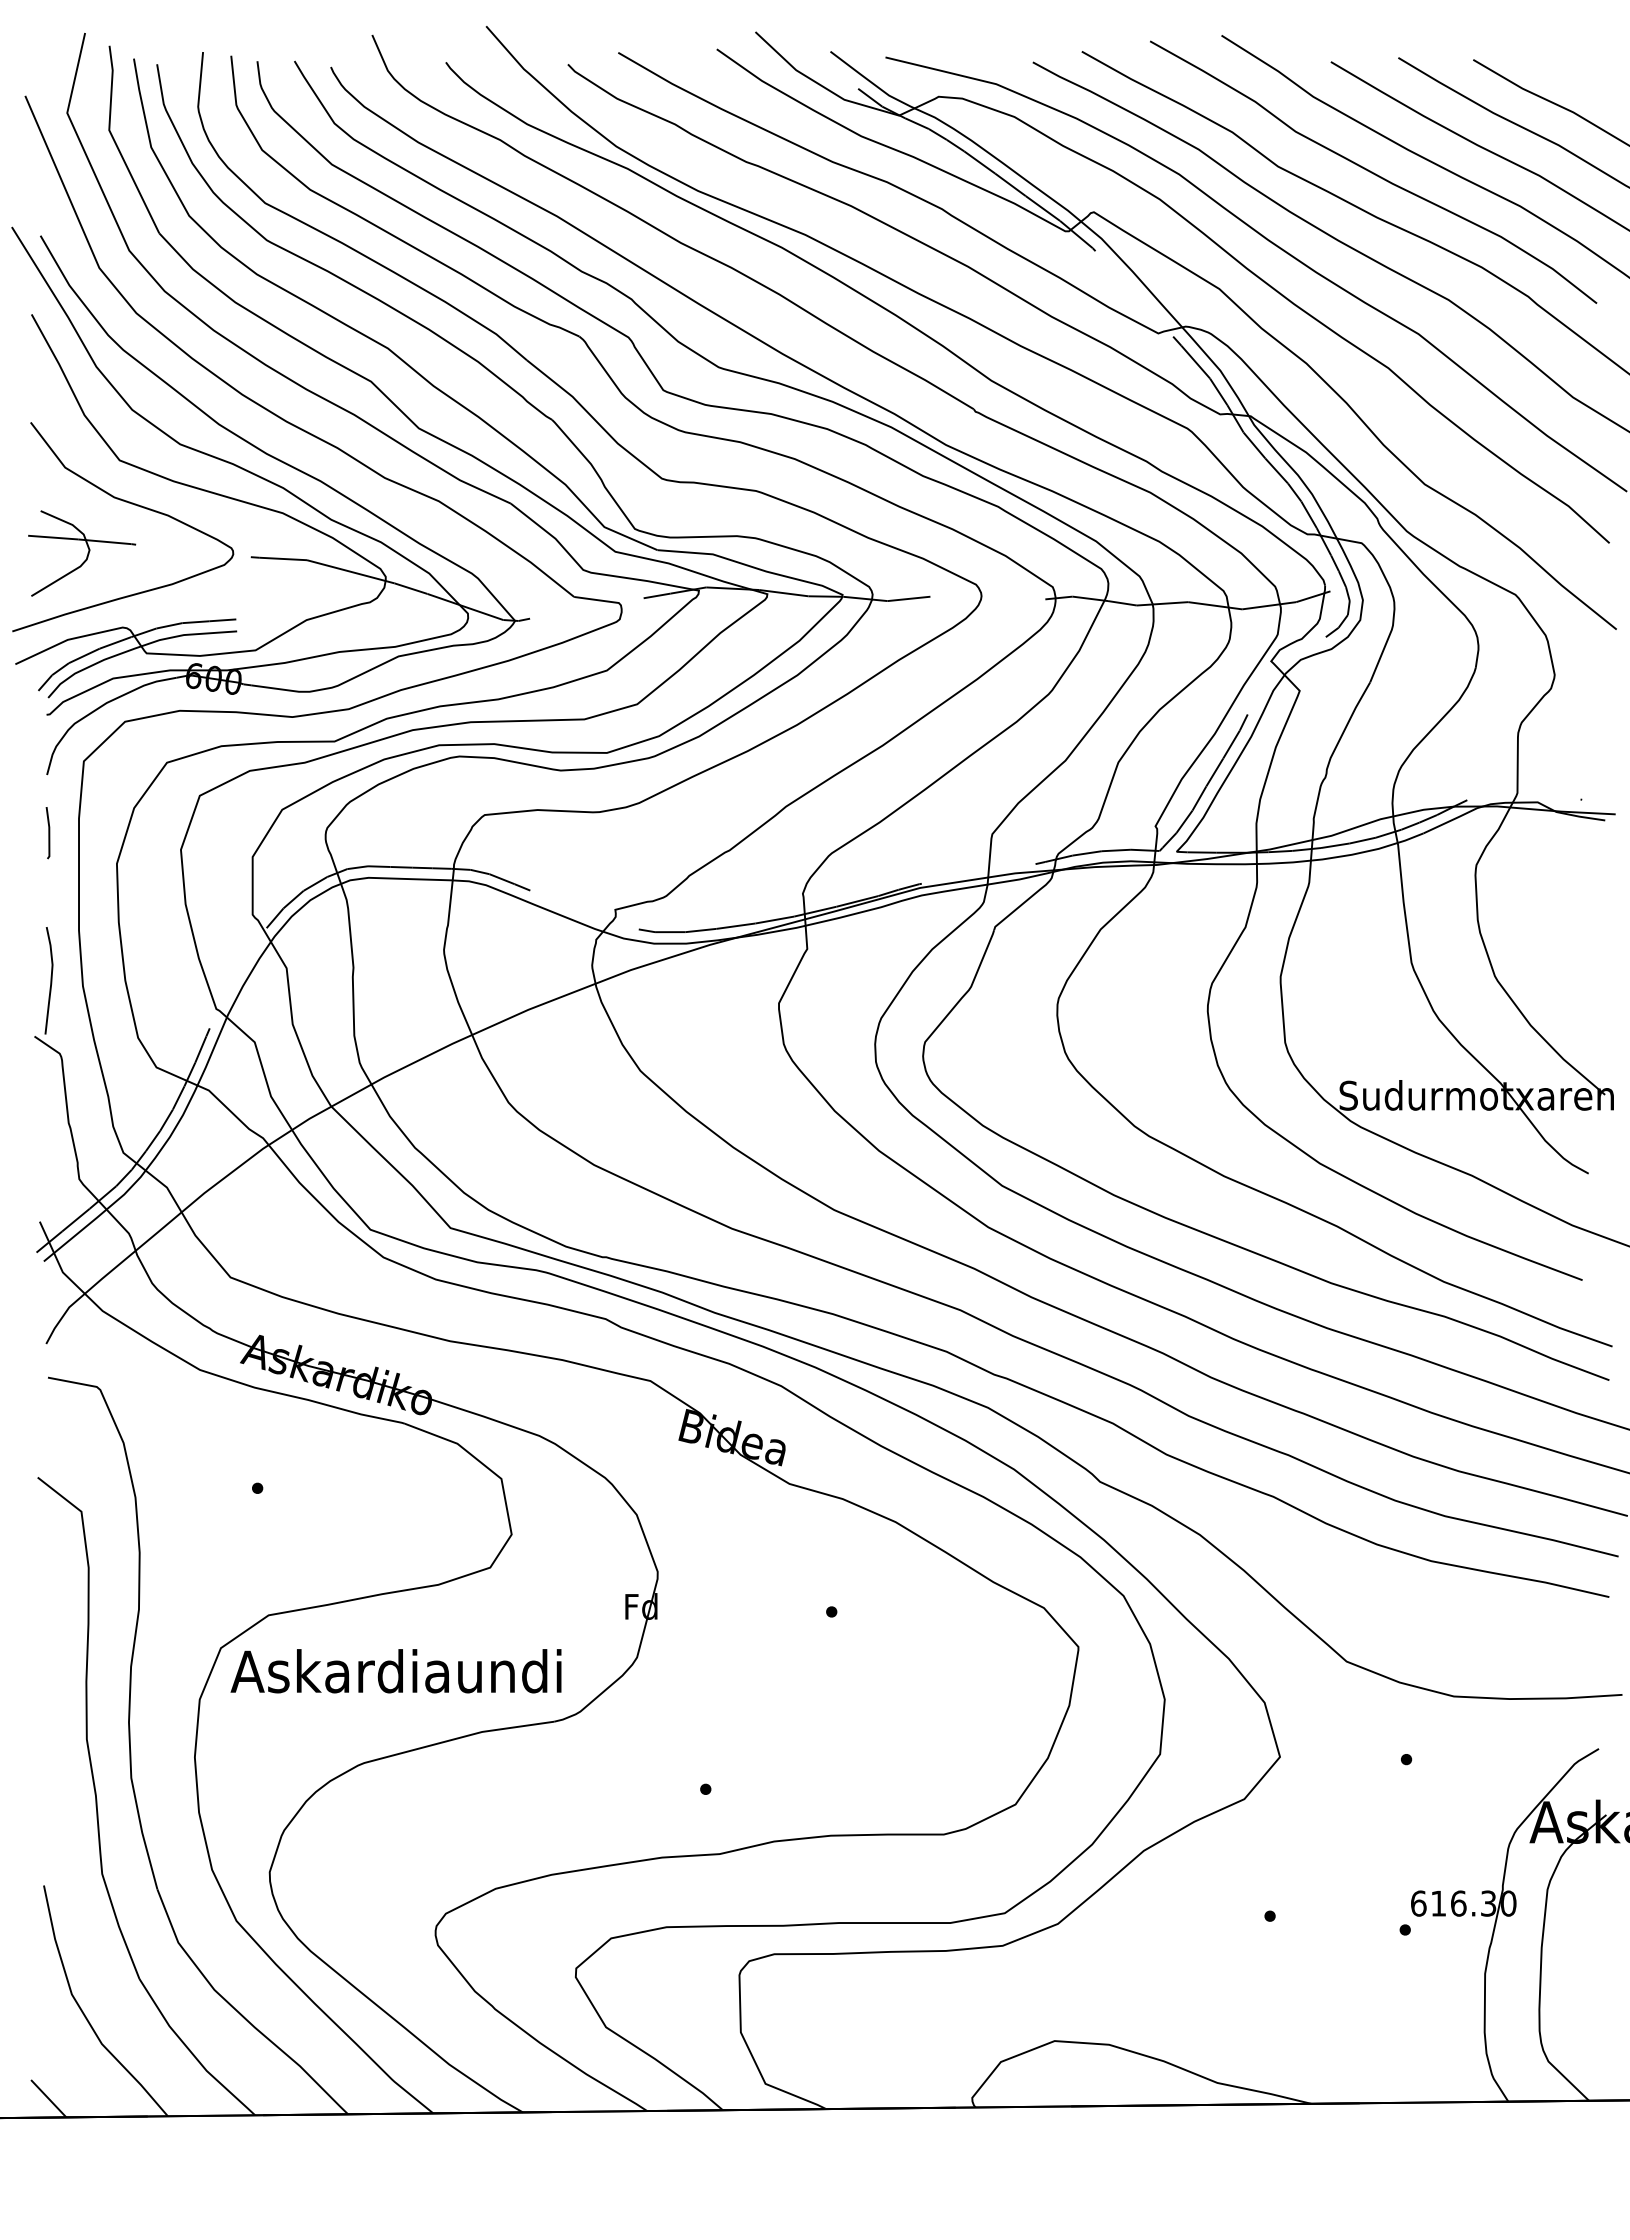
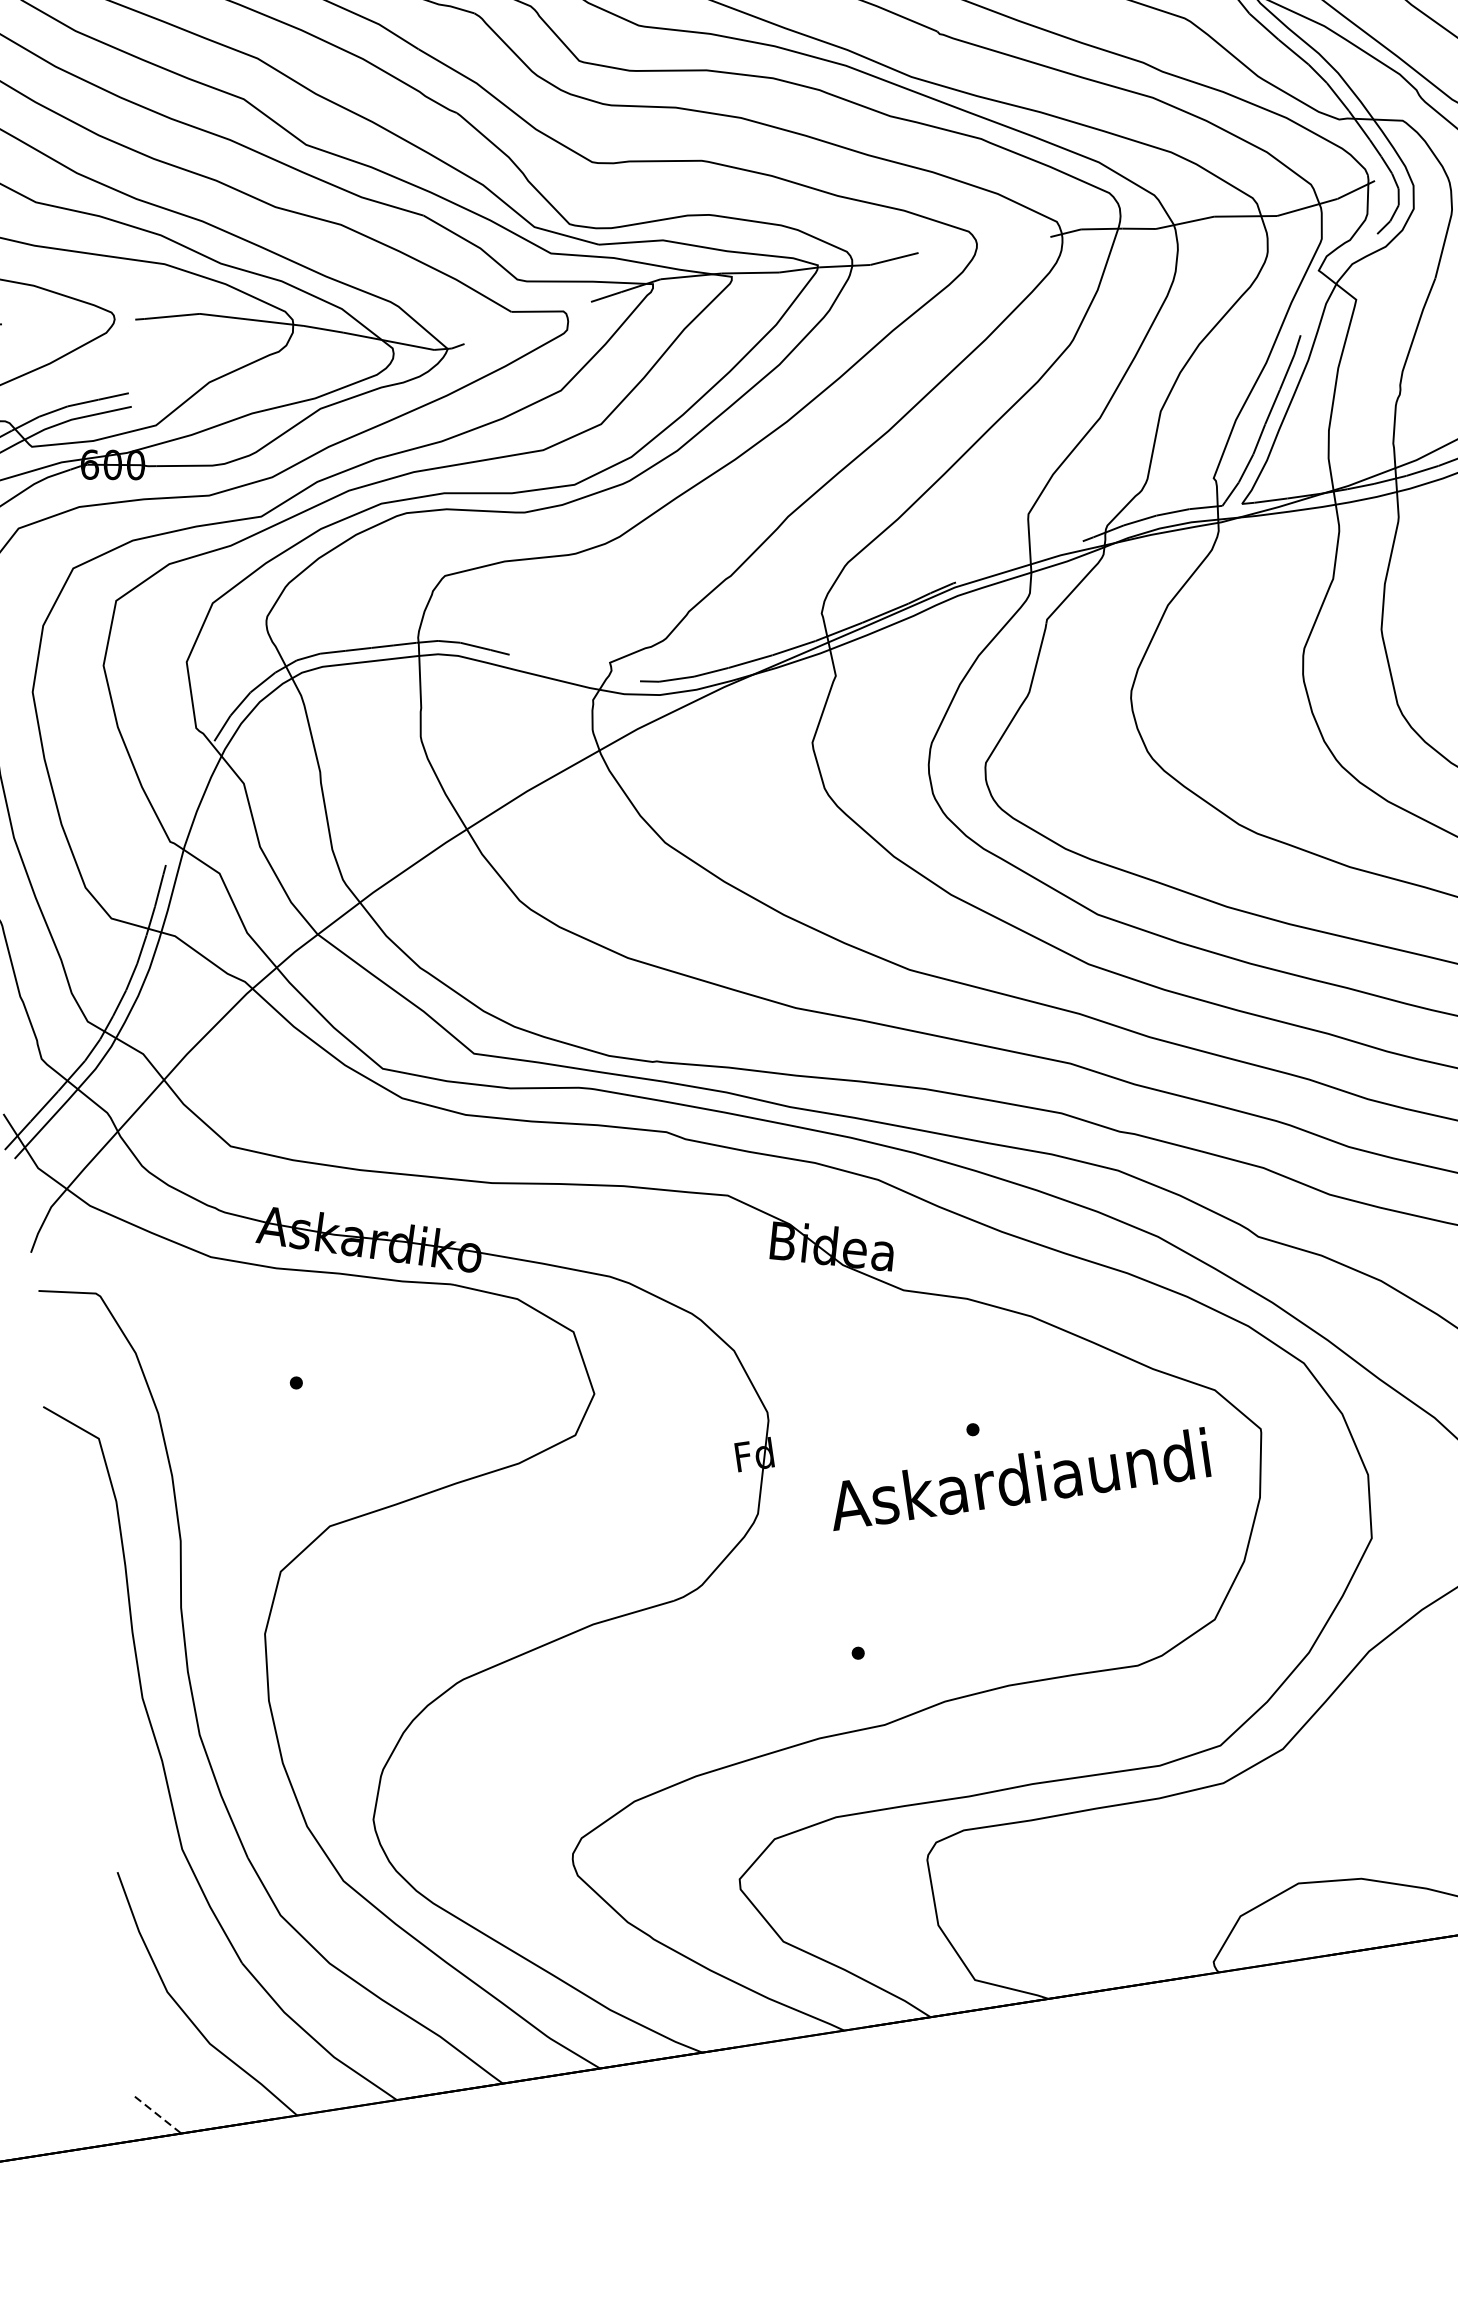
text: (395, 1671) -> (1018, 1479), moved
line: (48, 2098) -> (157, 2114), solid -> dashed

